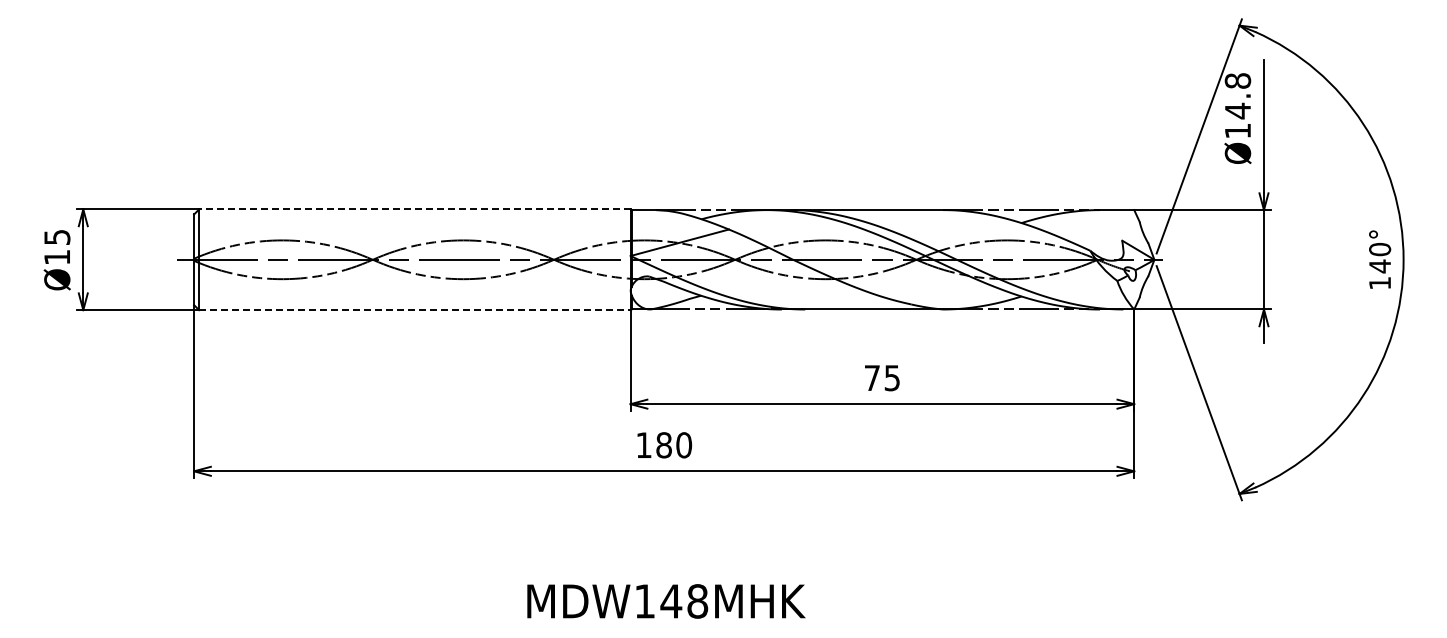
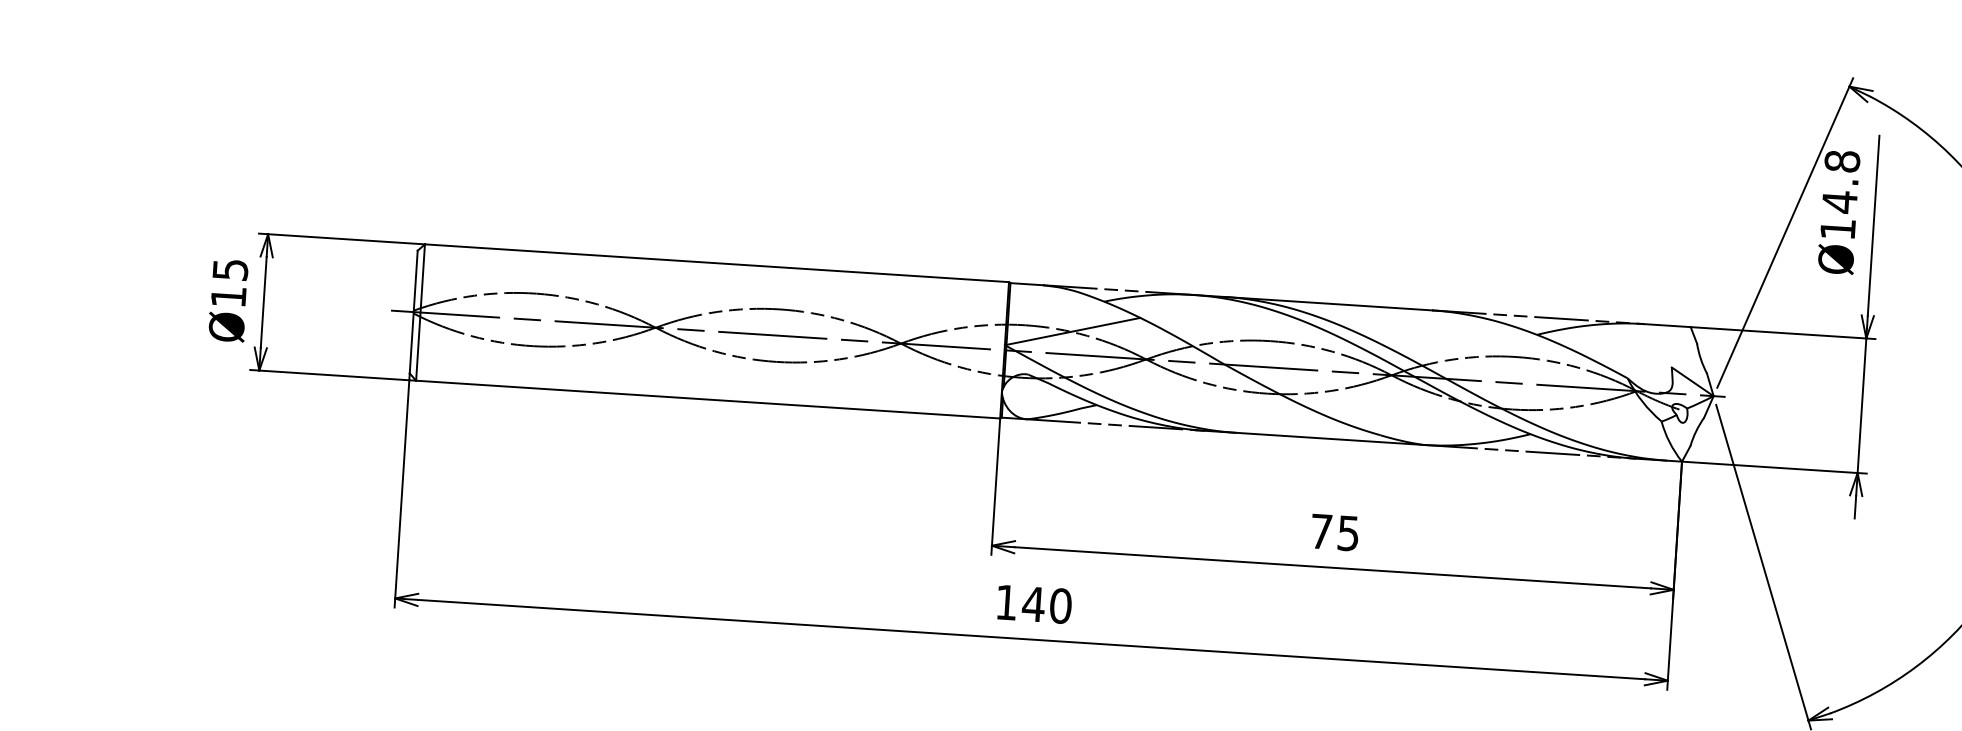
line: (414, 209) -> (716, 263), dashed -> solid
line: (414, 310) -> (707, 400), dashed -> solid
text: (663, 445) -> (1032, 604), 180 -> 140

